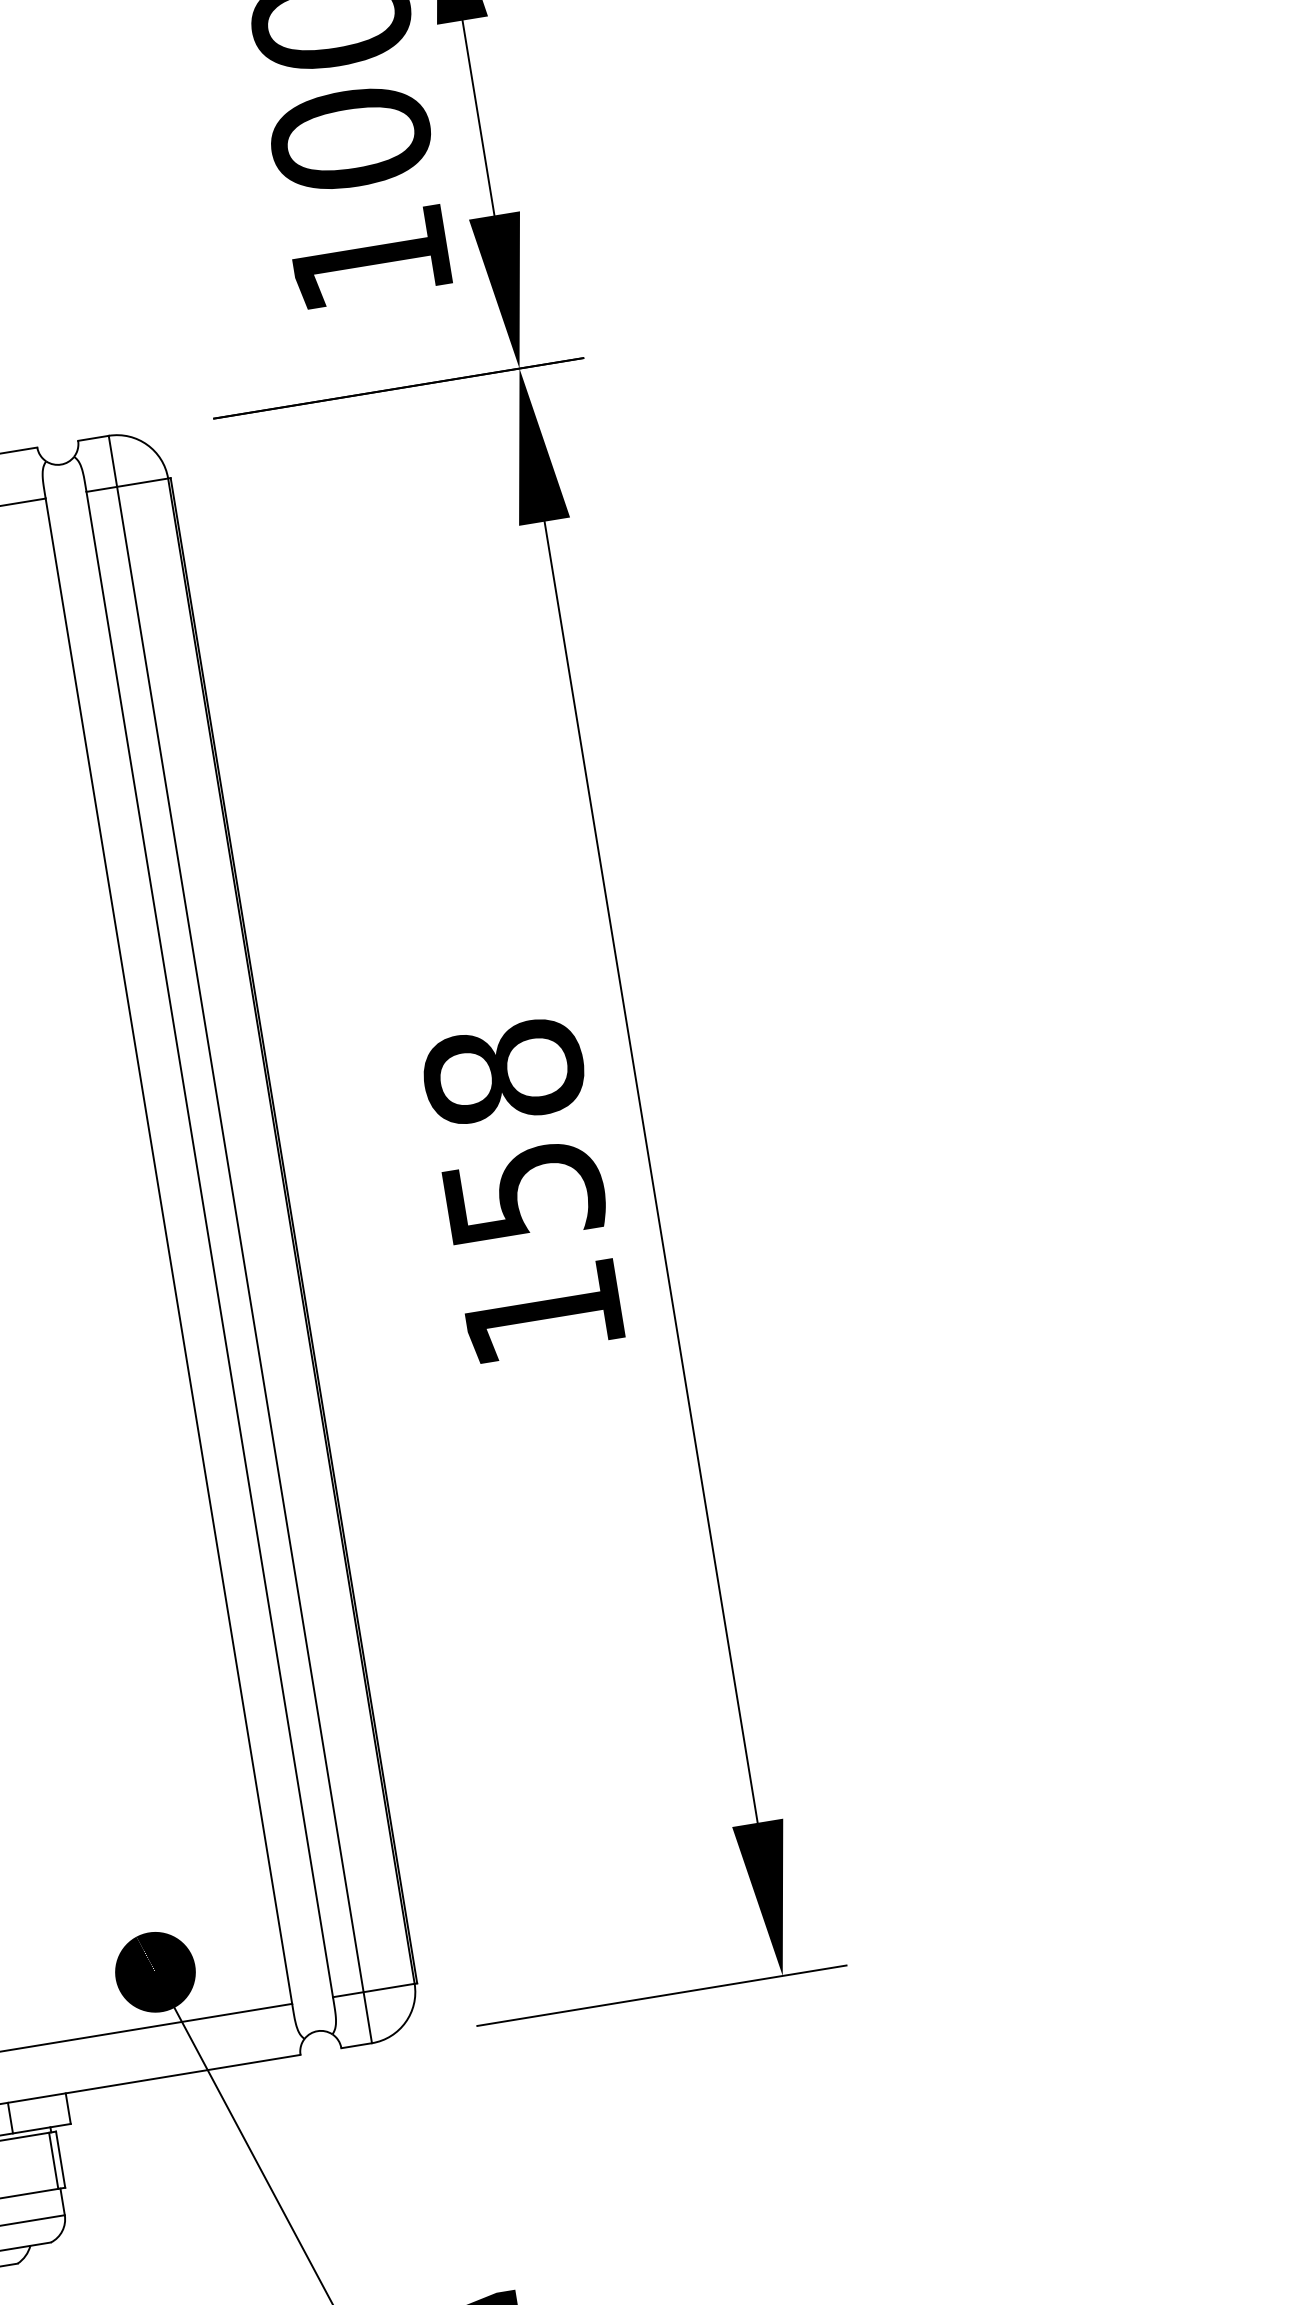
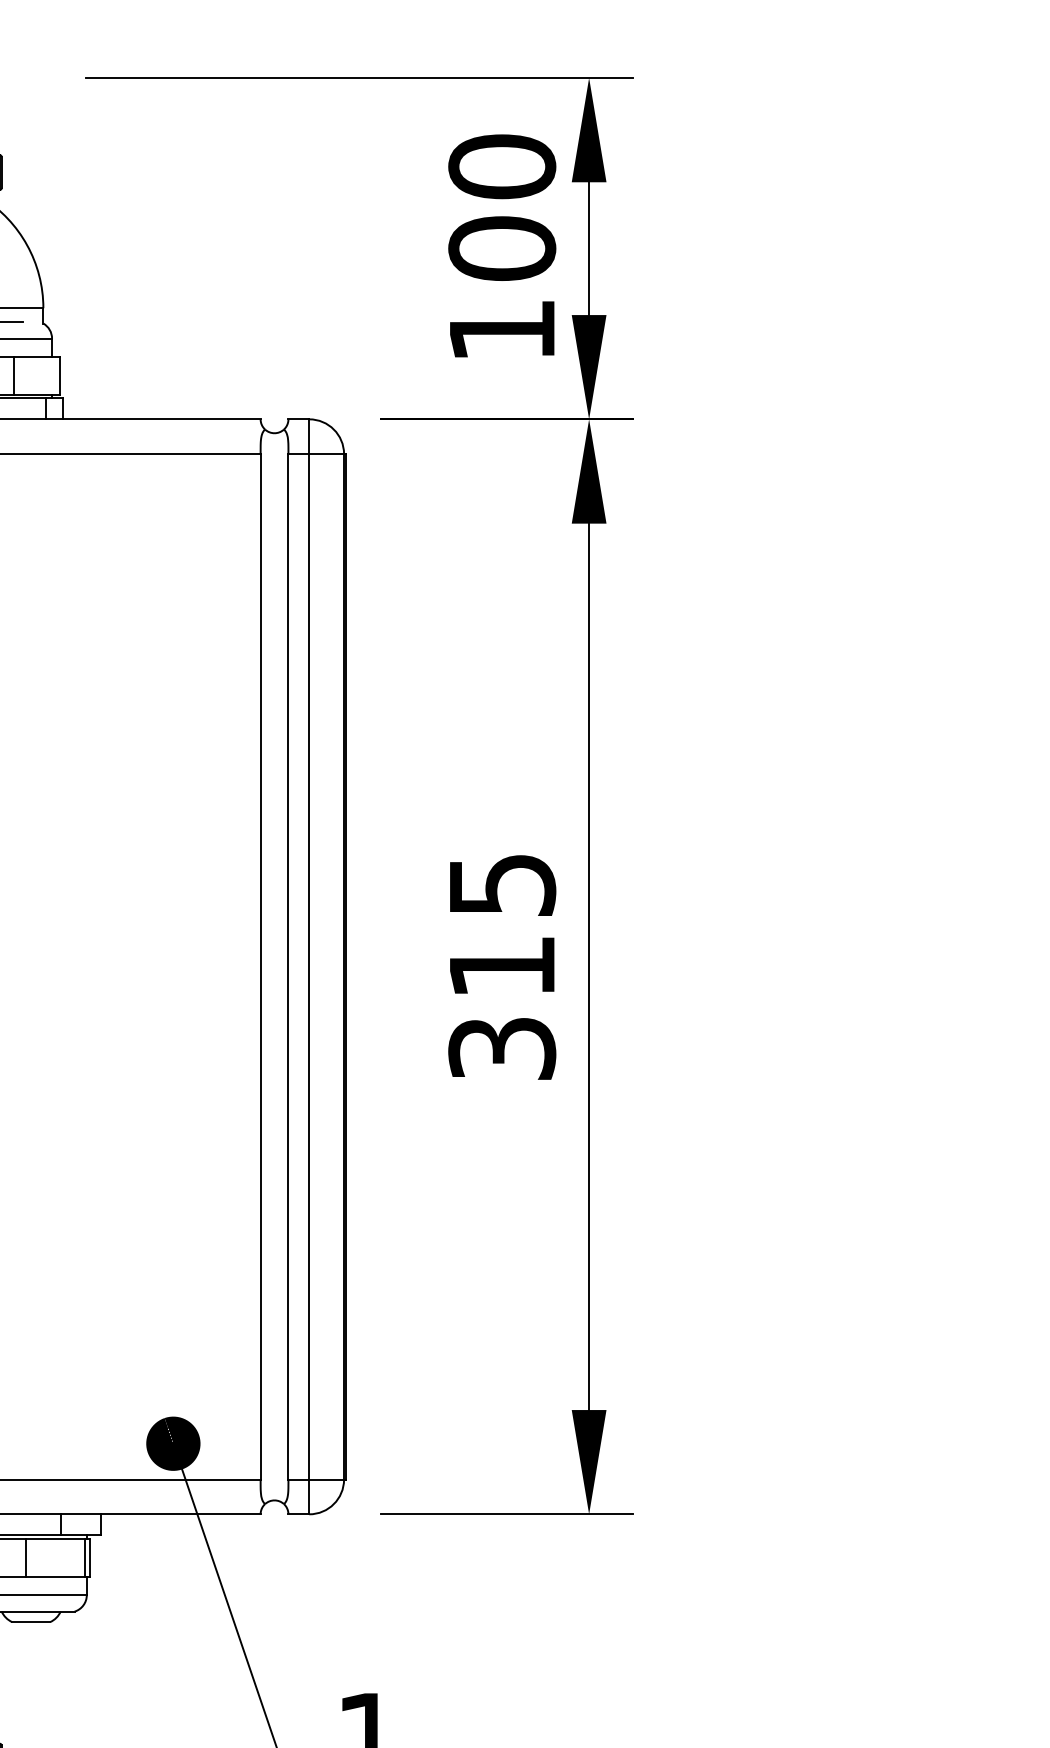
text: (523, 1191) -> (502, 965), 158 -> 315

